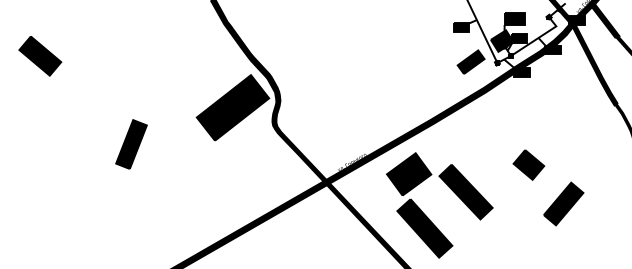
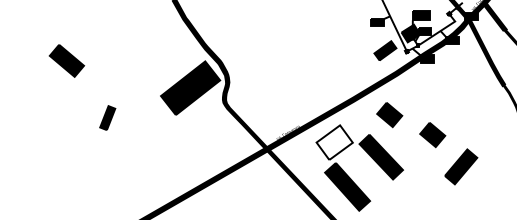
part: (39, 55) -> (66, 60), moved
part: (476, 141) -> (389, 115), added
part: (131, 143) -> (107, 117), size x0.6
fill: (408, 174) -> (334, 142), removed

